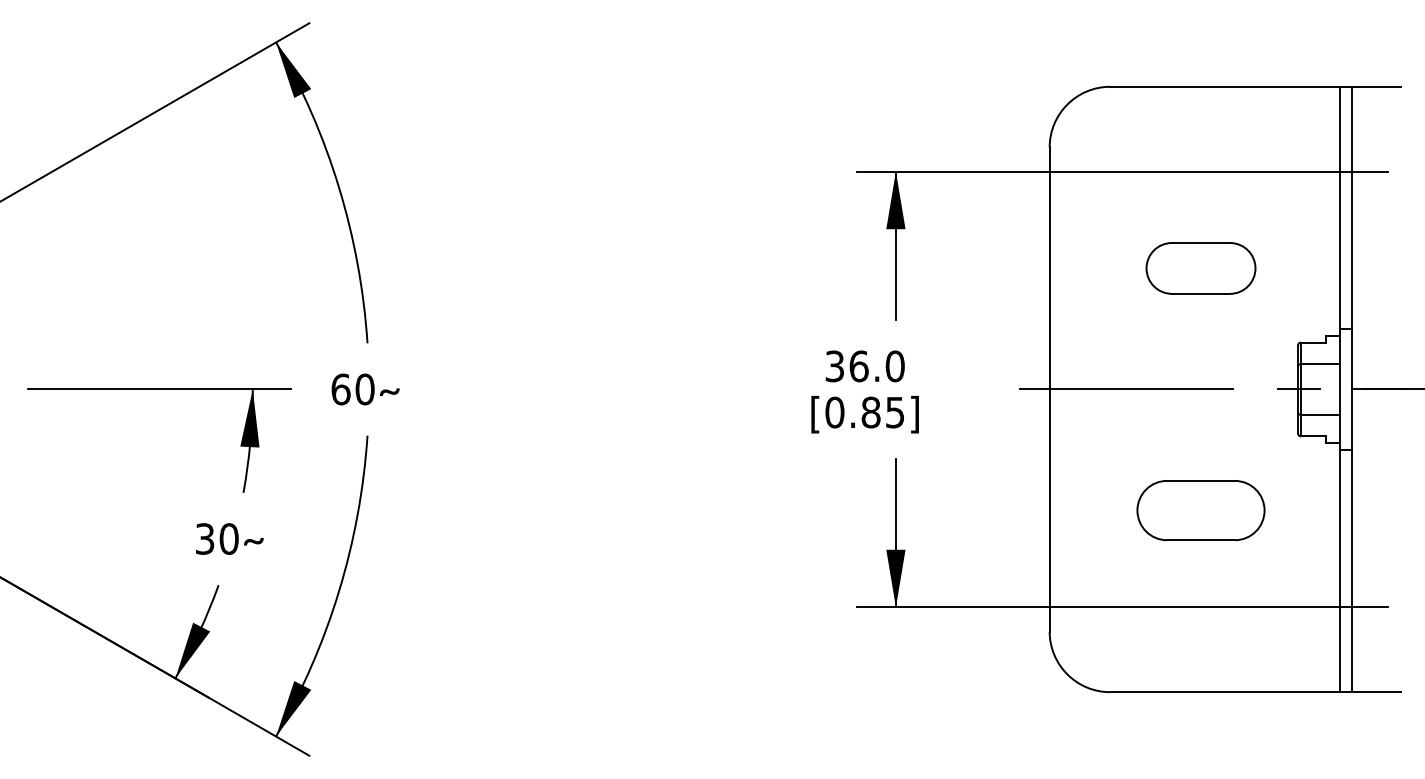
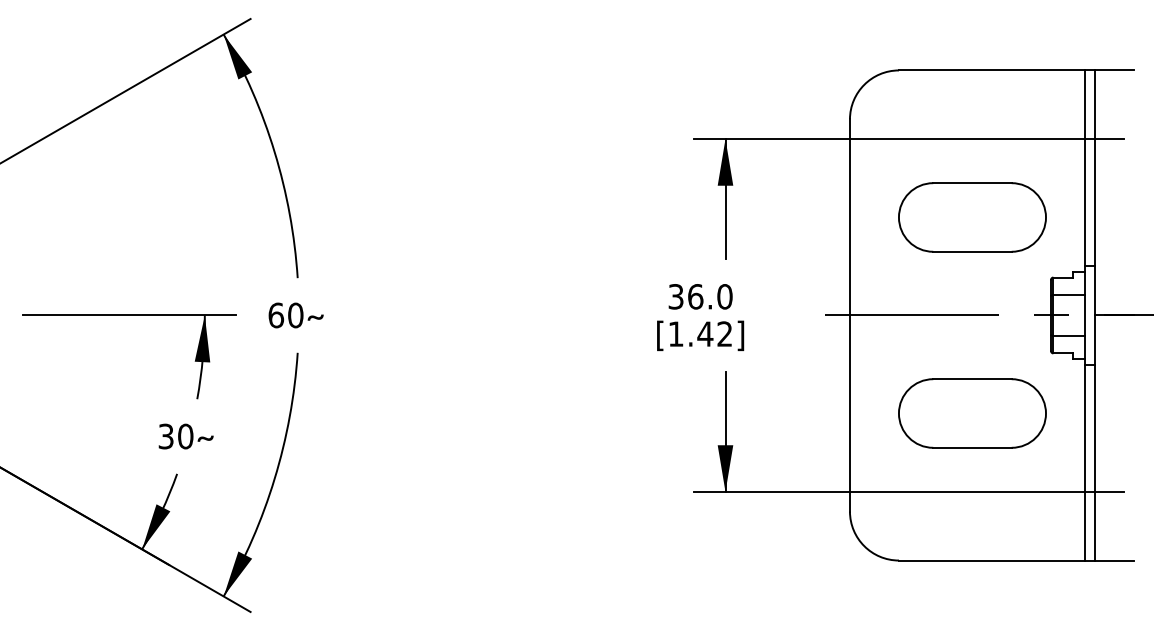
part: (1201, 268) -> (972, 217), size x1.67
text: (865, 411) -> (700, 333), [0.85] -> [1.42]
part: (1201, 510) -> (972, 413), size x1.43

